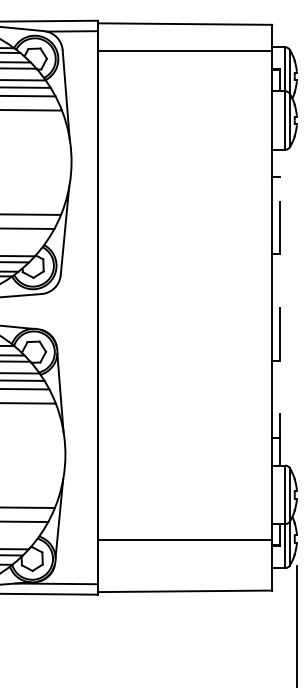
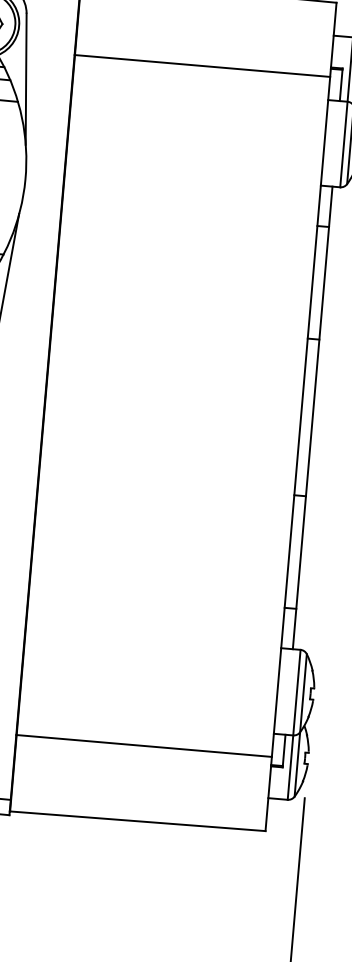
line: (184, 50) -> (201, 65), moved
line: (280, 307) -> (313, 417), dashed -> solid

